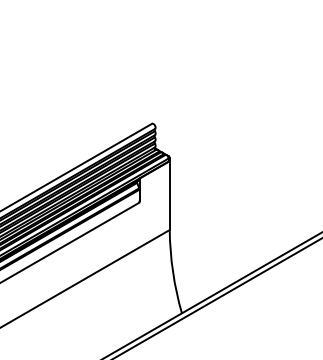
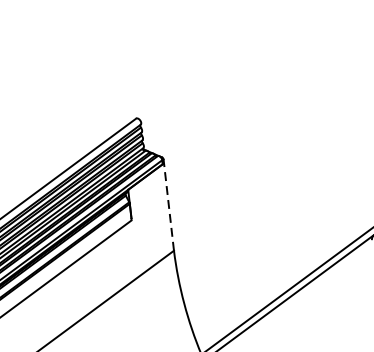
line: (169, 194) -> (168, 205), solid -> dashed

